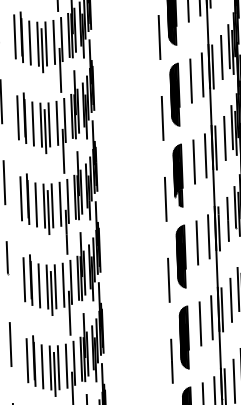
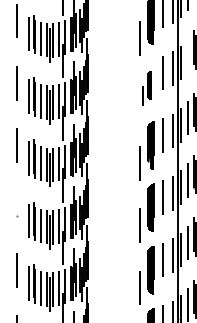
line: (221, 57) -> (187, 55), removed
part: (169, 102) -> (146, 88), size x0.6
line: (6, 256) -> (16, 202), removed

